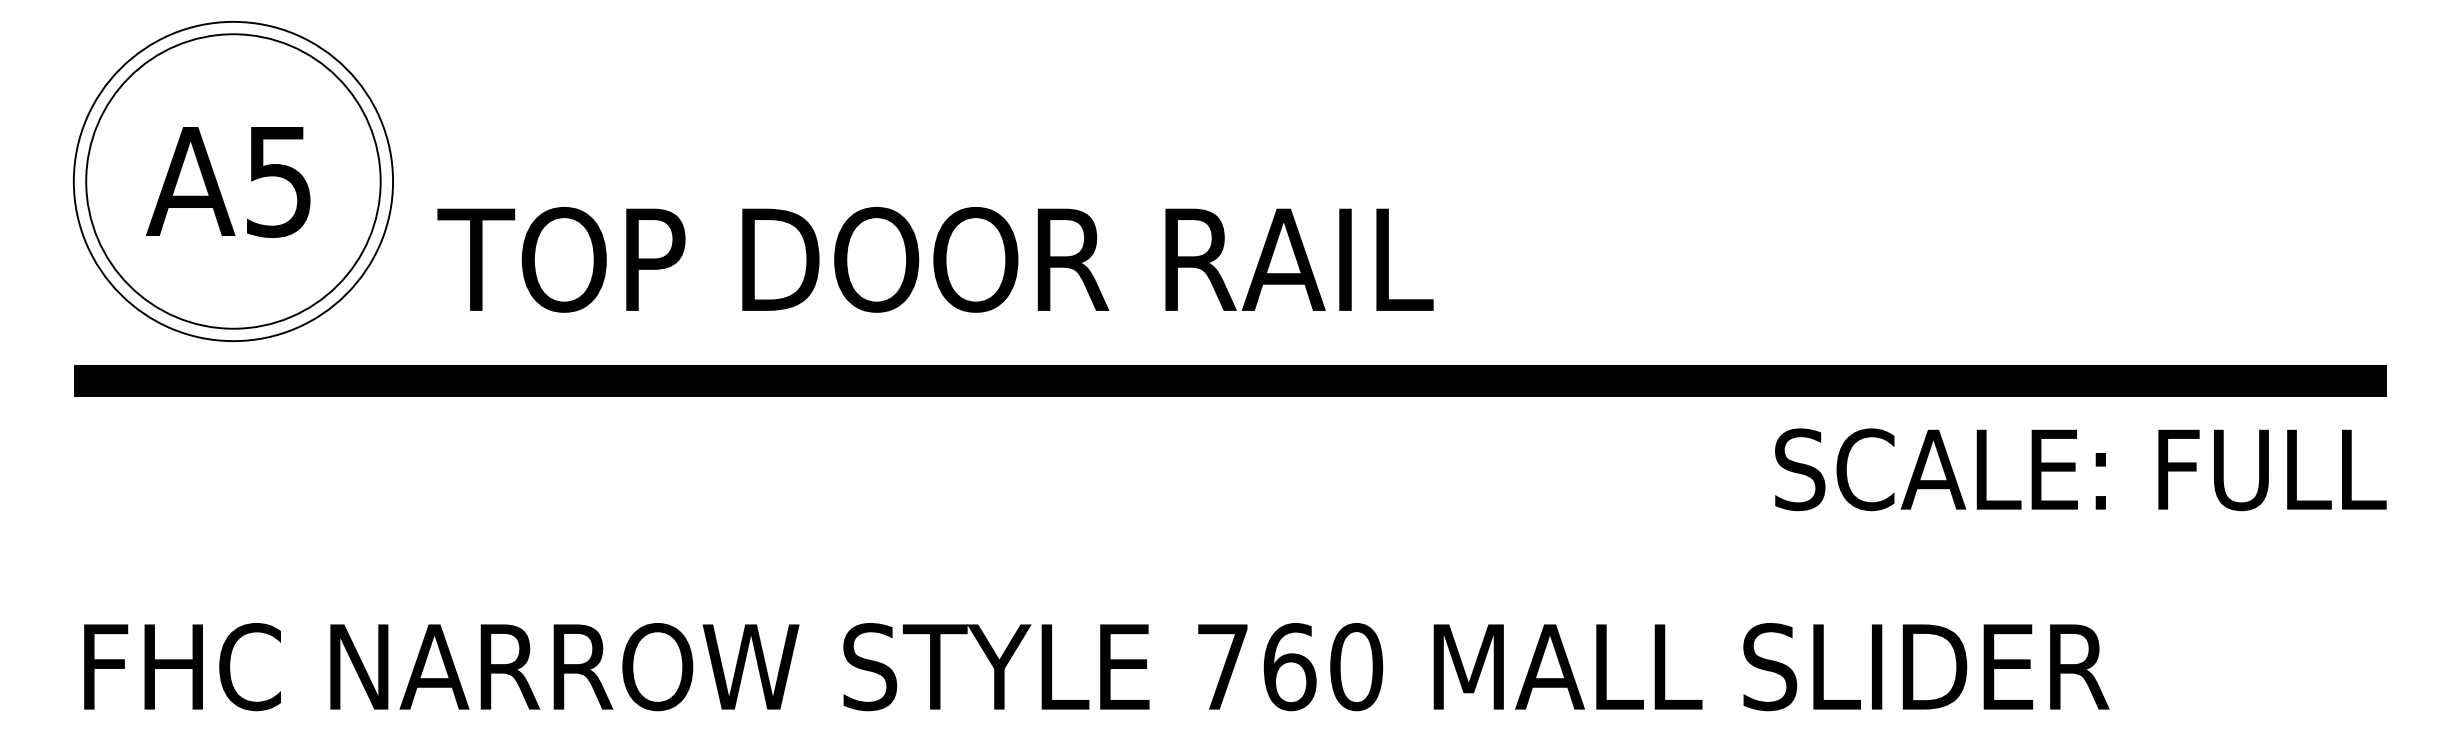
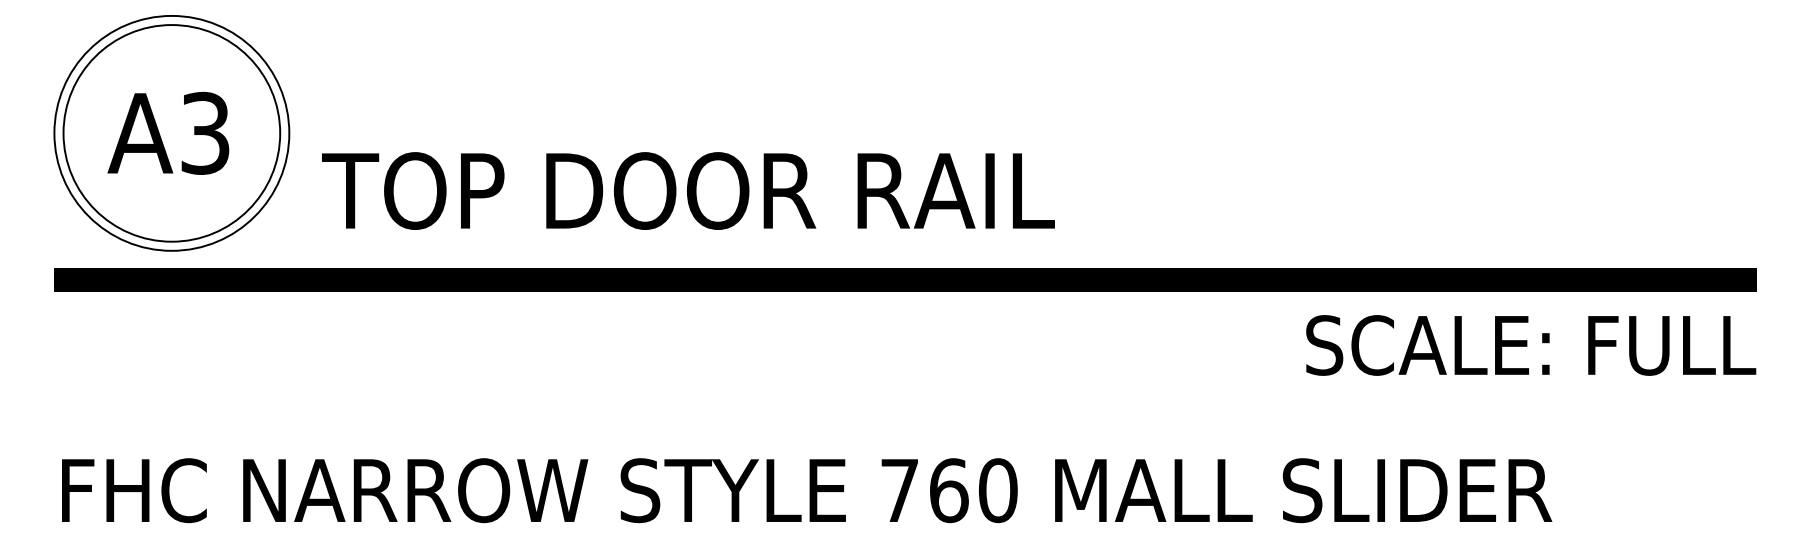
text: (278, 181) -> (205, 133), A5 -> A3

